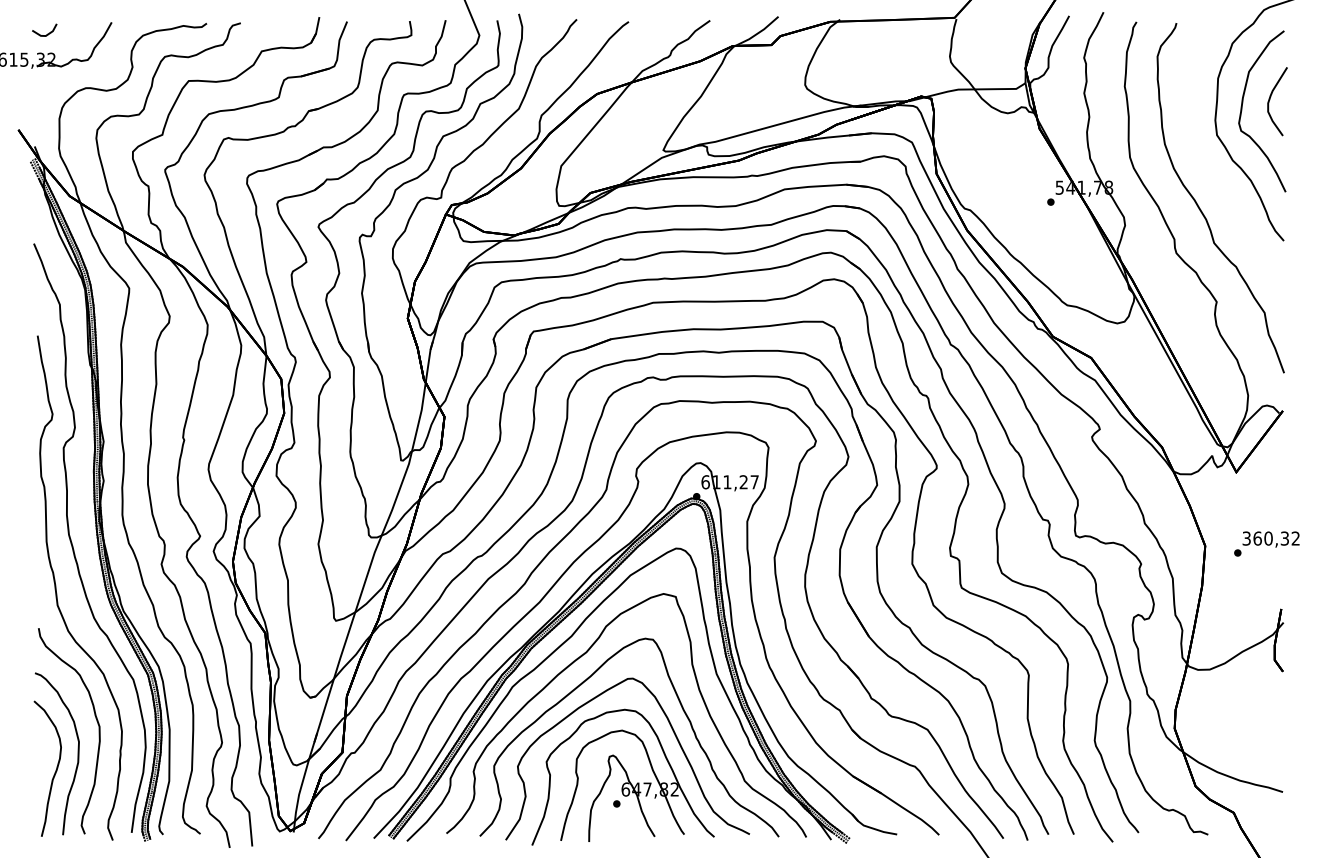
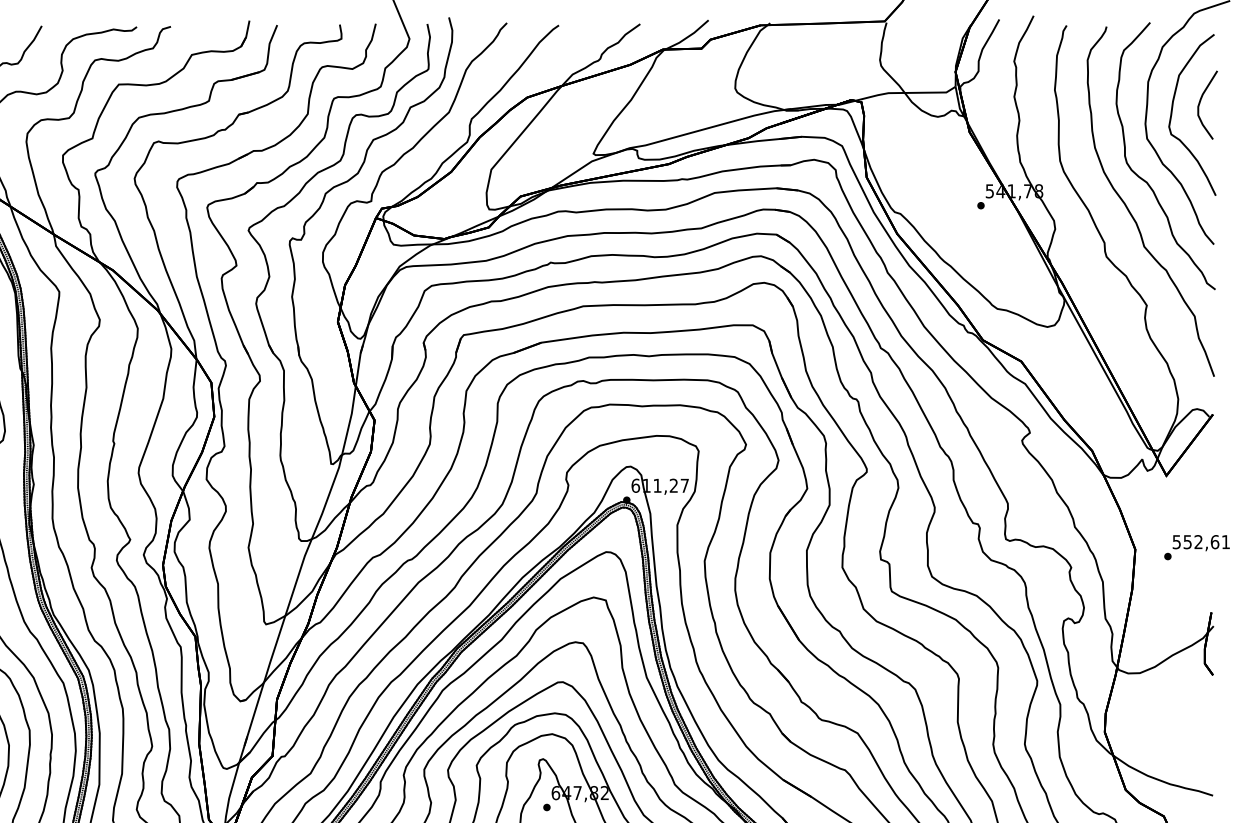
curve: (1215, 176) -> (1145, 180), added
text: (1271, 538) -> (1201, 542), 360,32 -> 552,61

